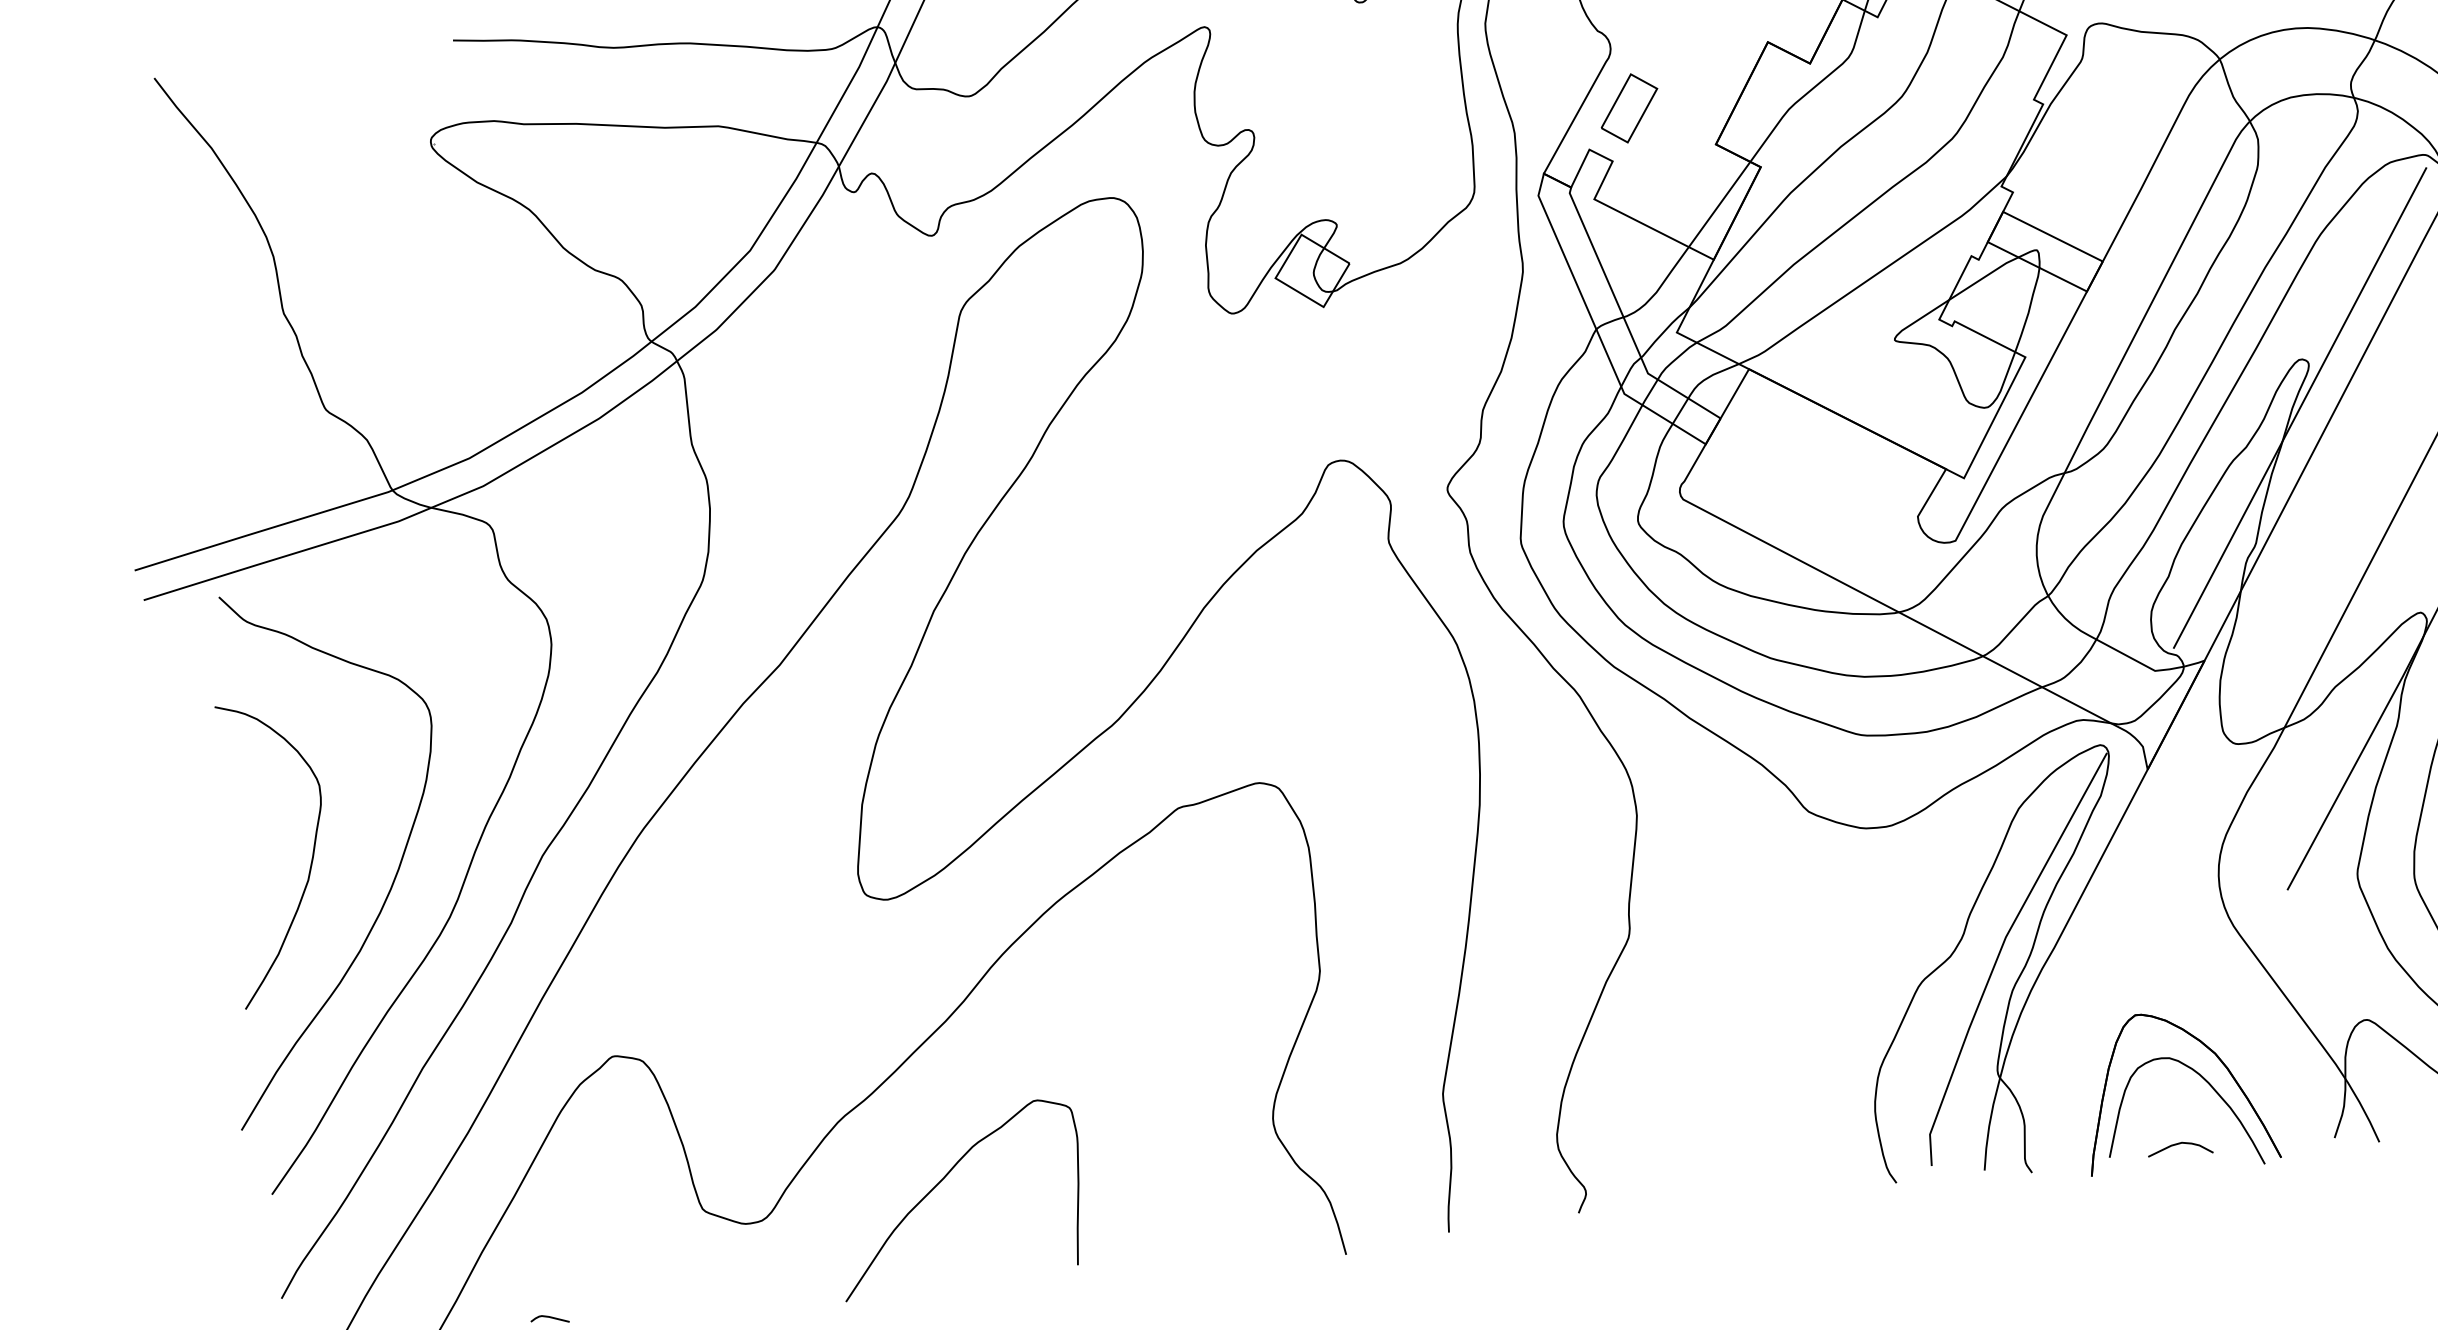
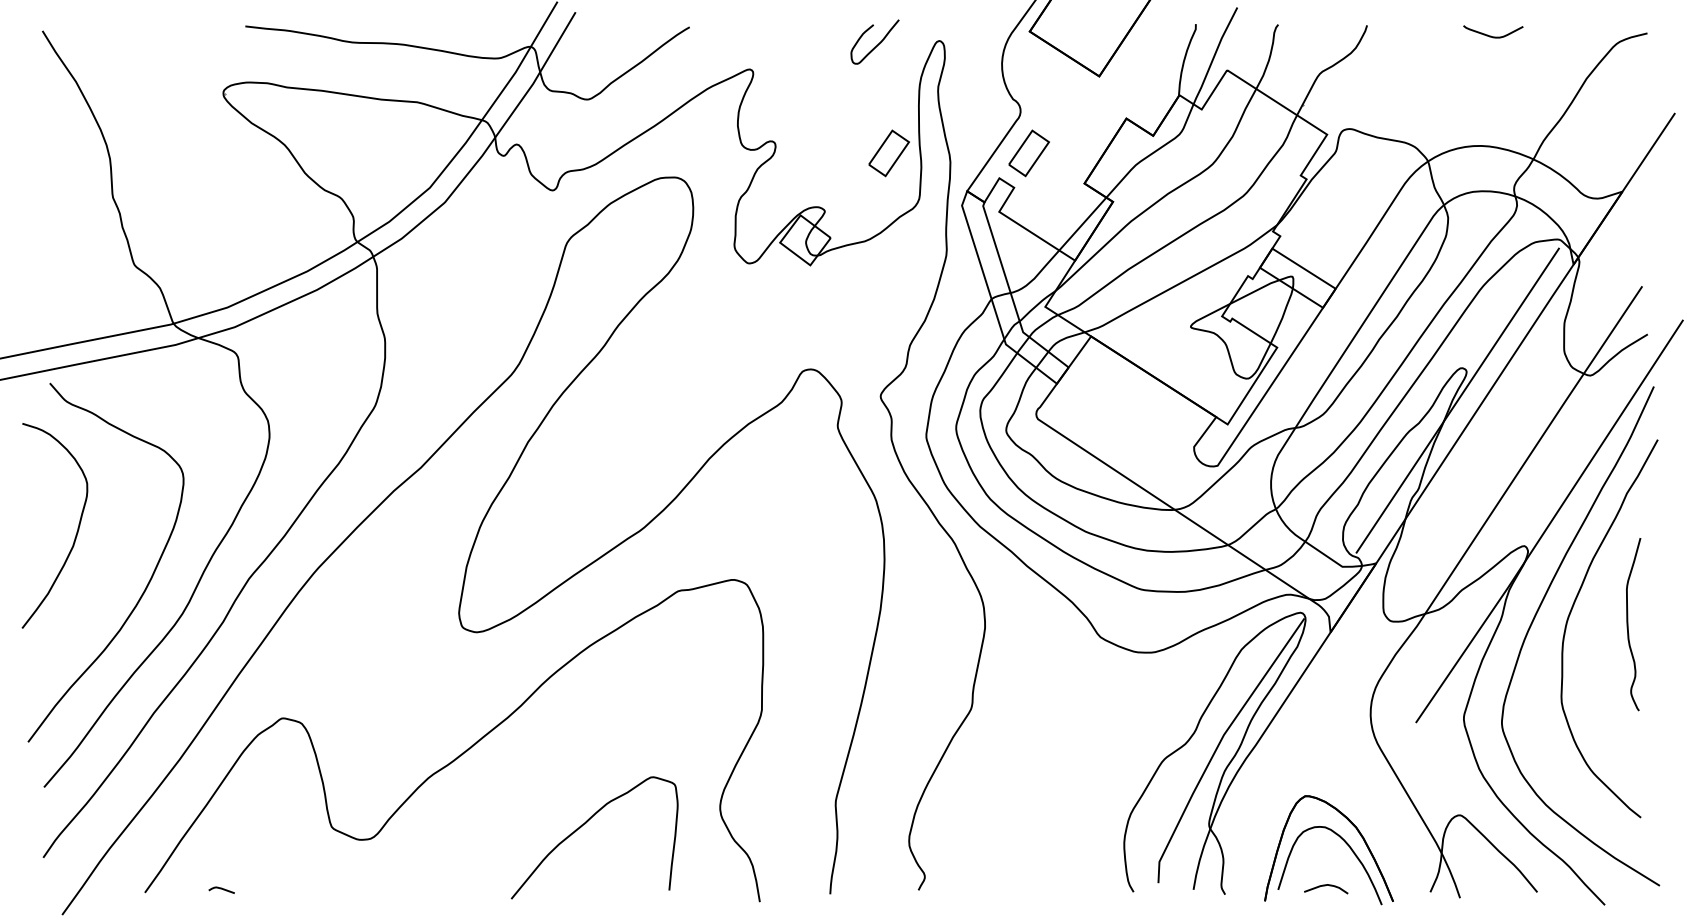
part: (1421, 130) -> (888, 153), added
curve: (310, 858) -> (76, 531), moved
curve: (944, 1180) -> (585, 824), moved

